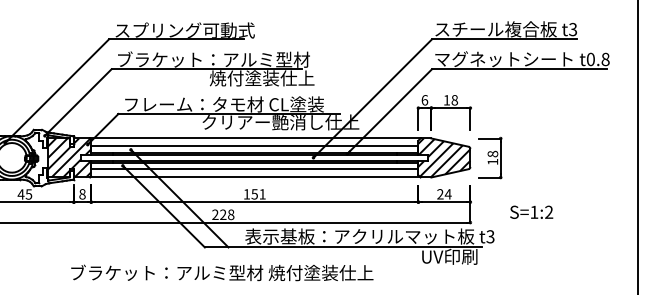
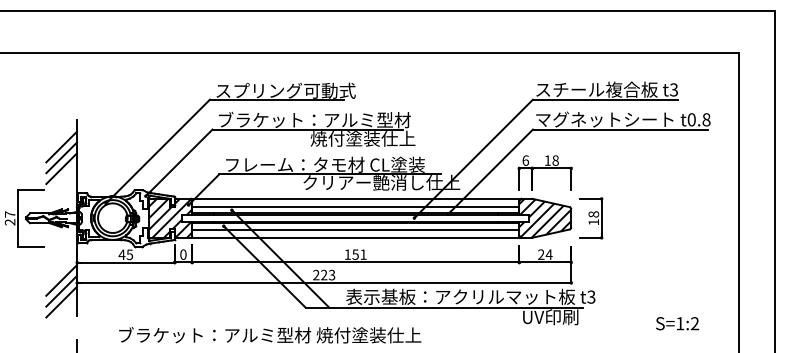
text: (82, 194) -> (183, 254), 8 -> 0
text: (531, 212) -> (677, 323), moved
text: (230, 215) -> (331, 275), 228 -> 223
text: (222, 273) -> (270, 335), moved

